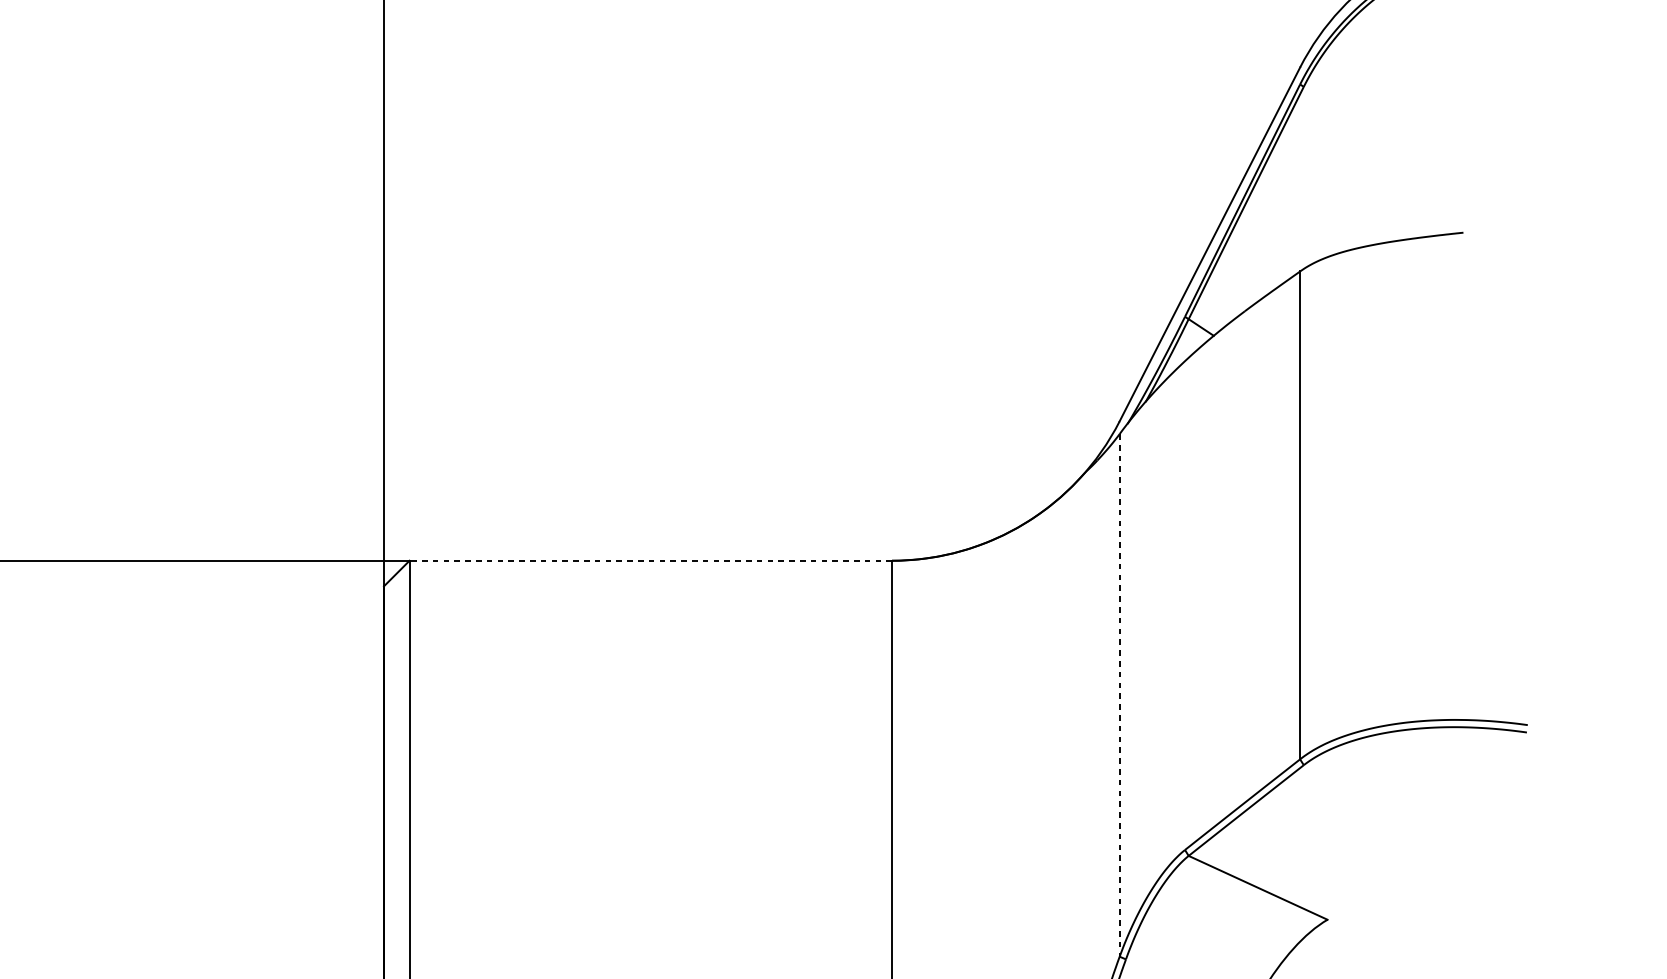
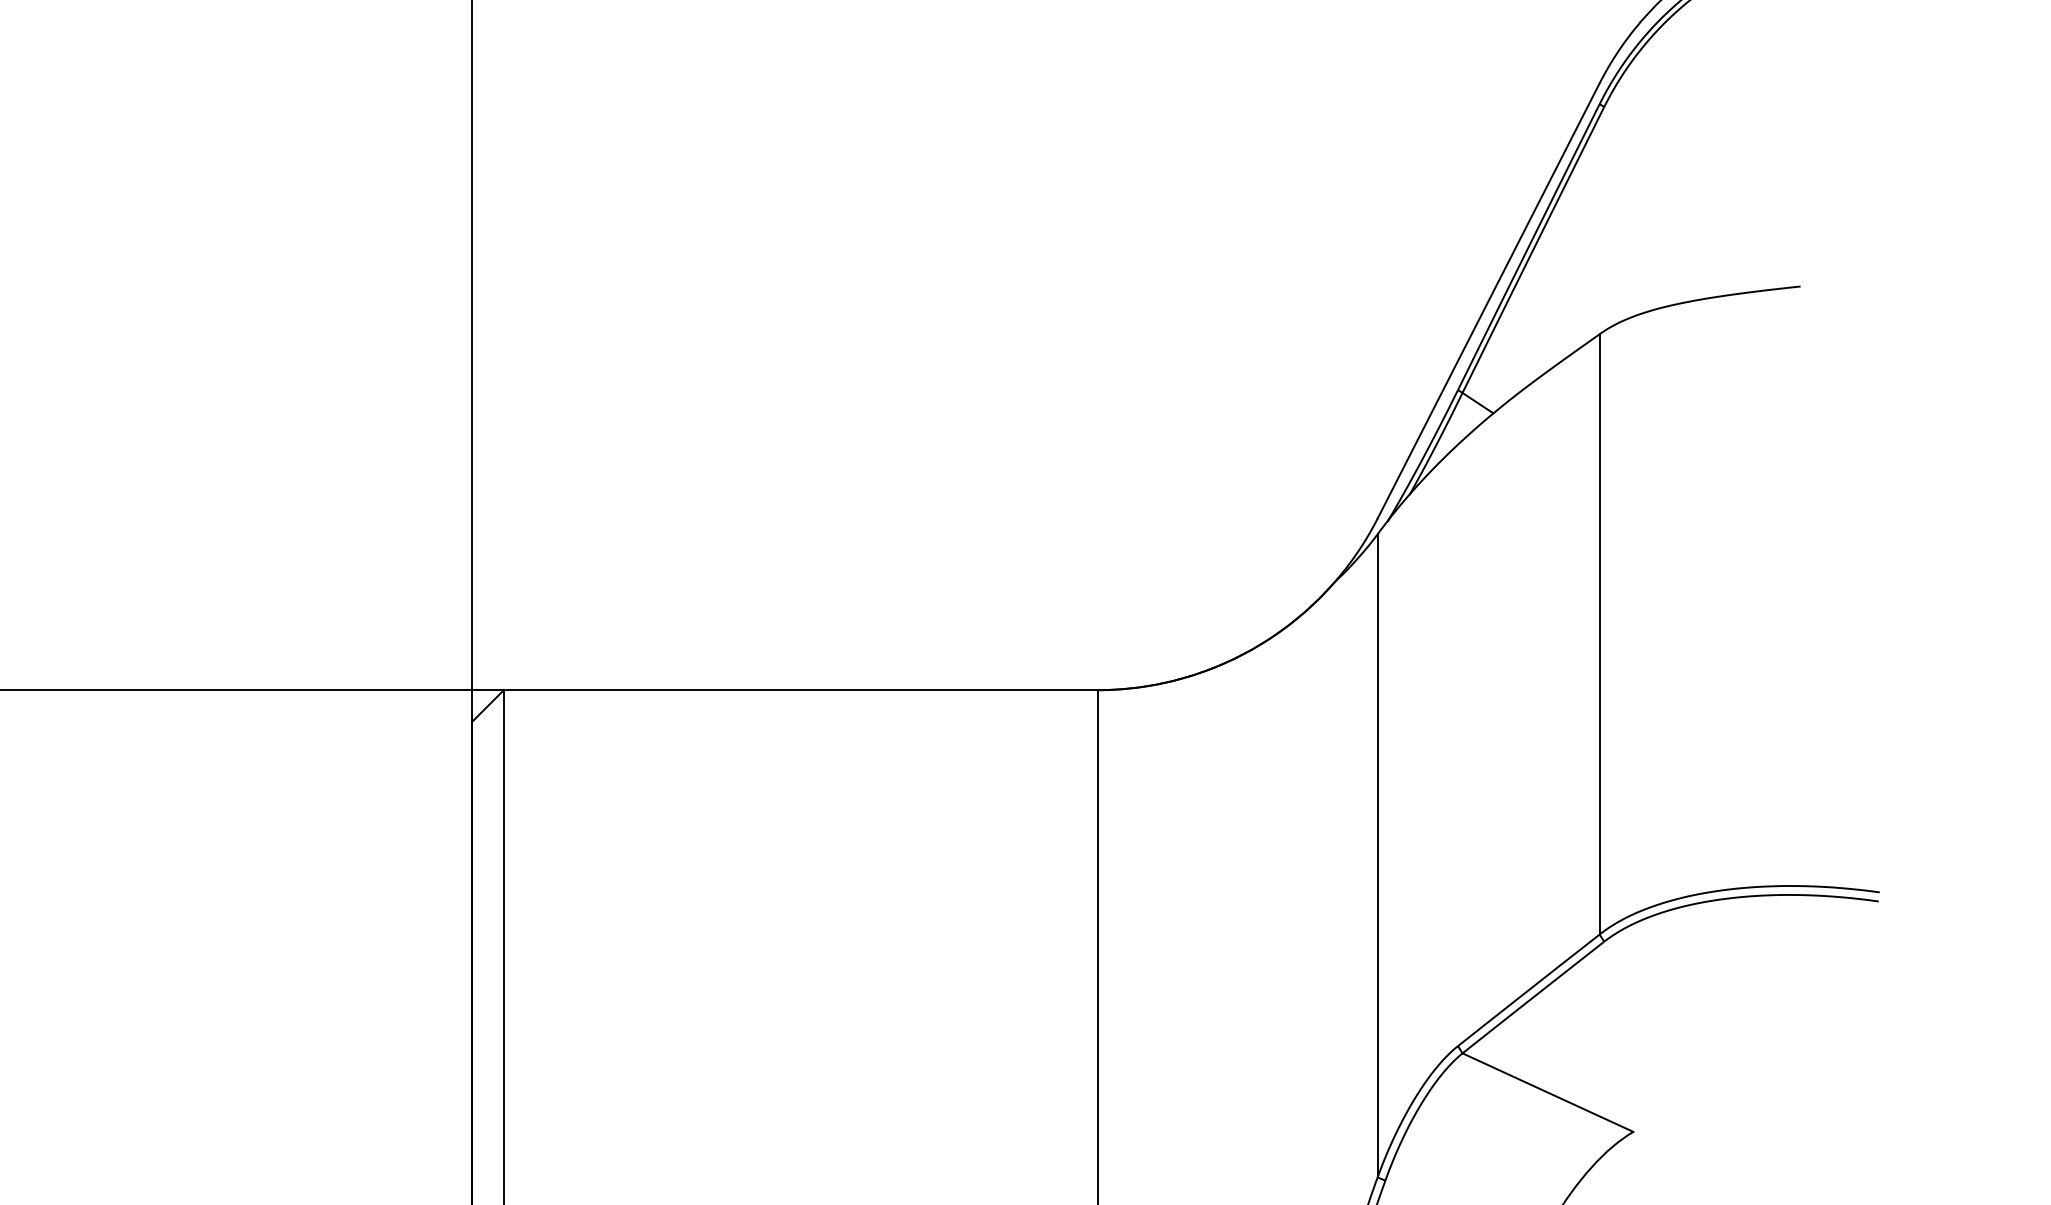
line: (650, 561) -> (800, 690), dashed -> solid
line: (1119, 695) -> (1377, 855), dashed -> solid

